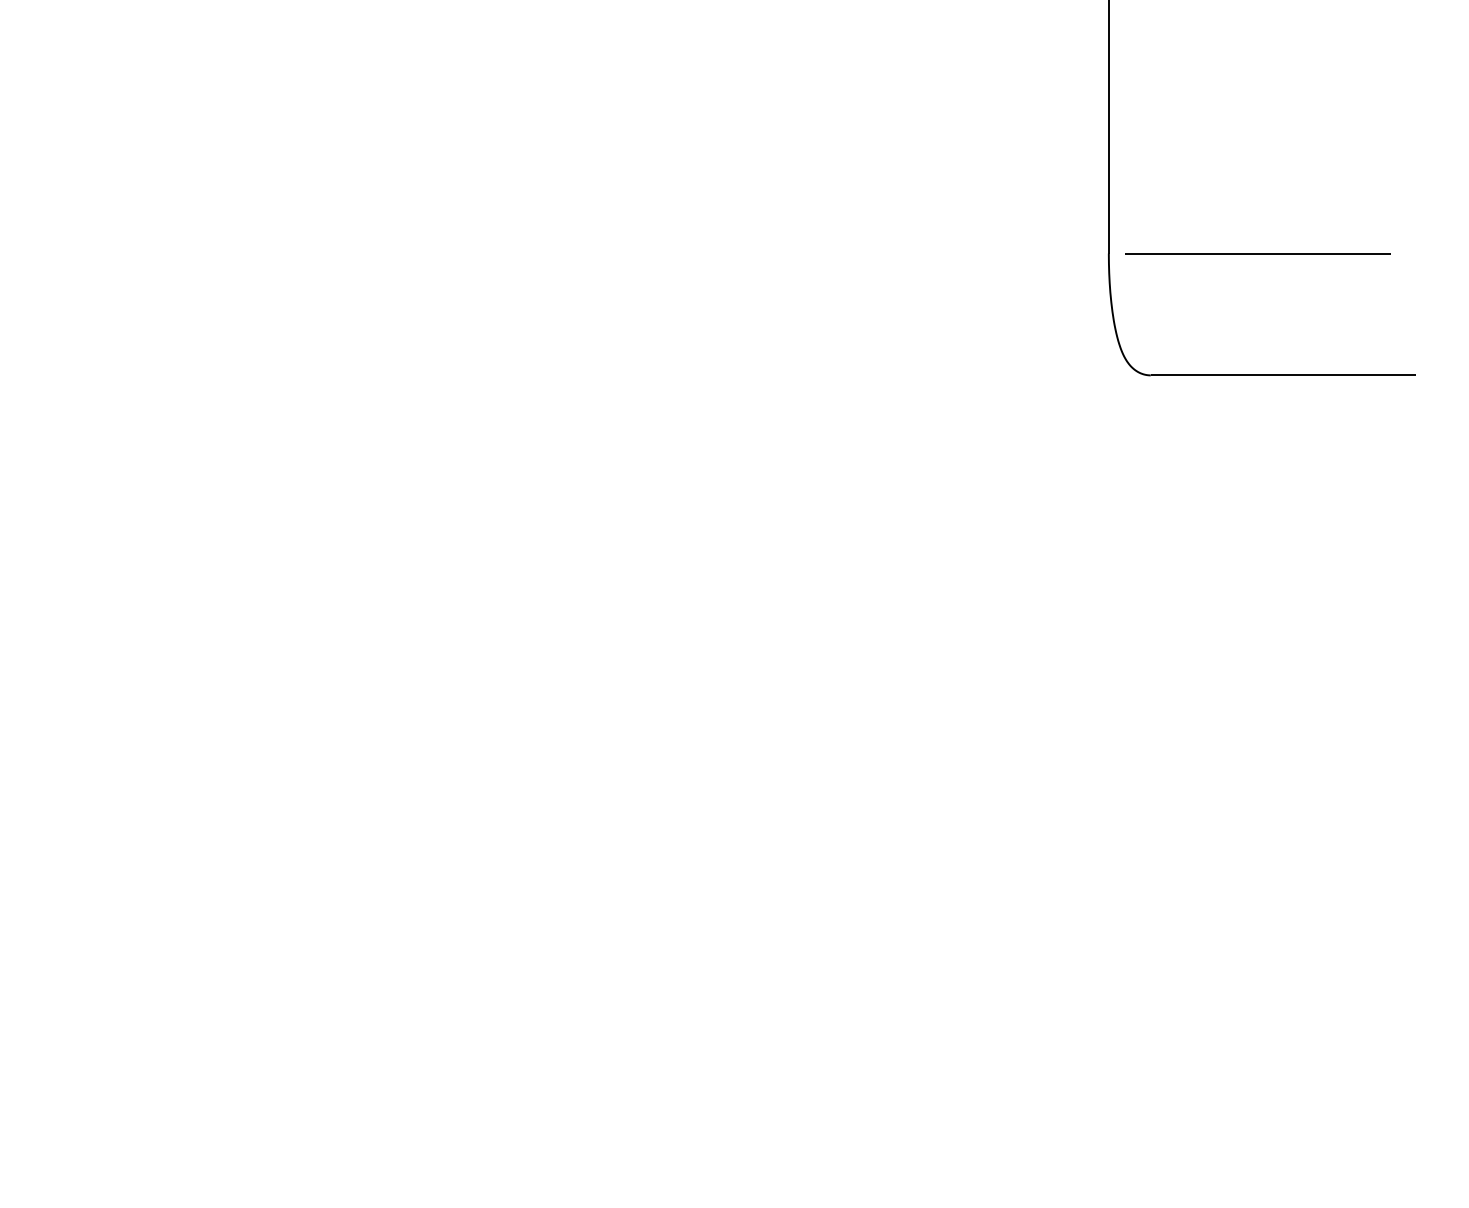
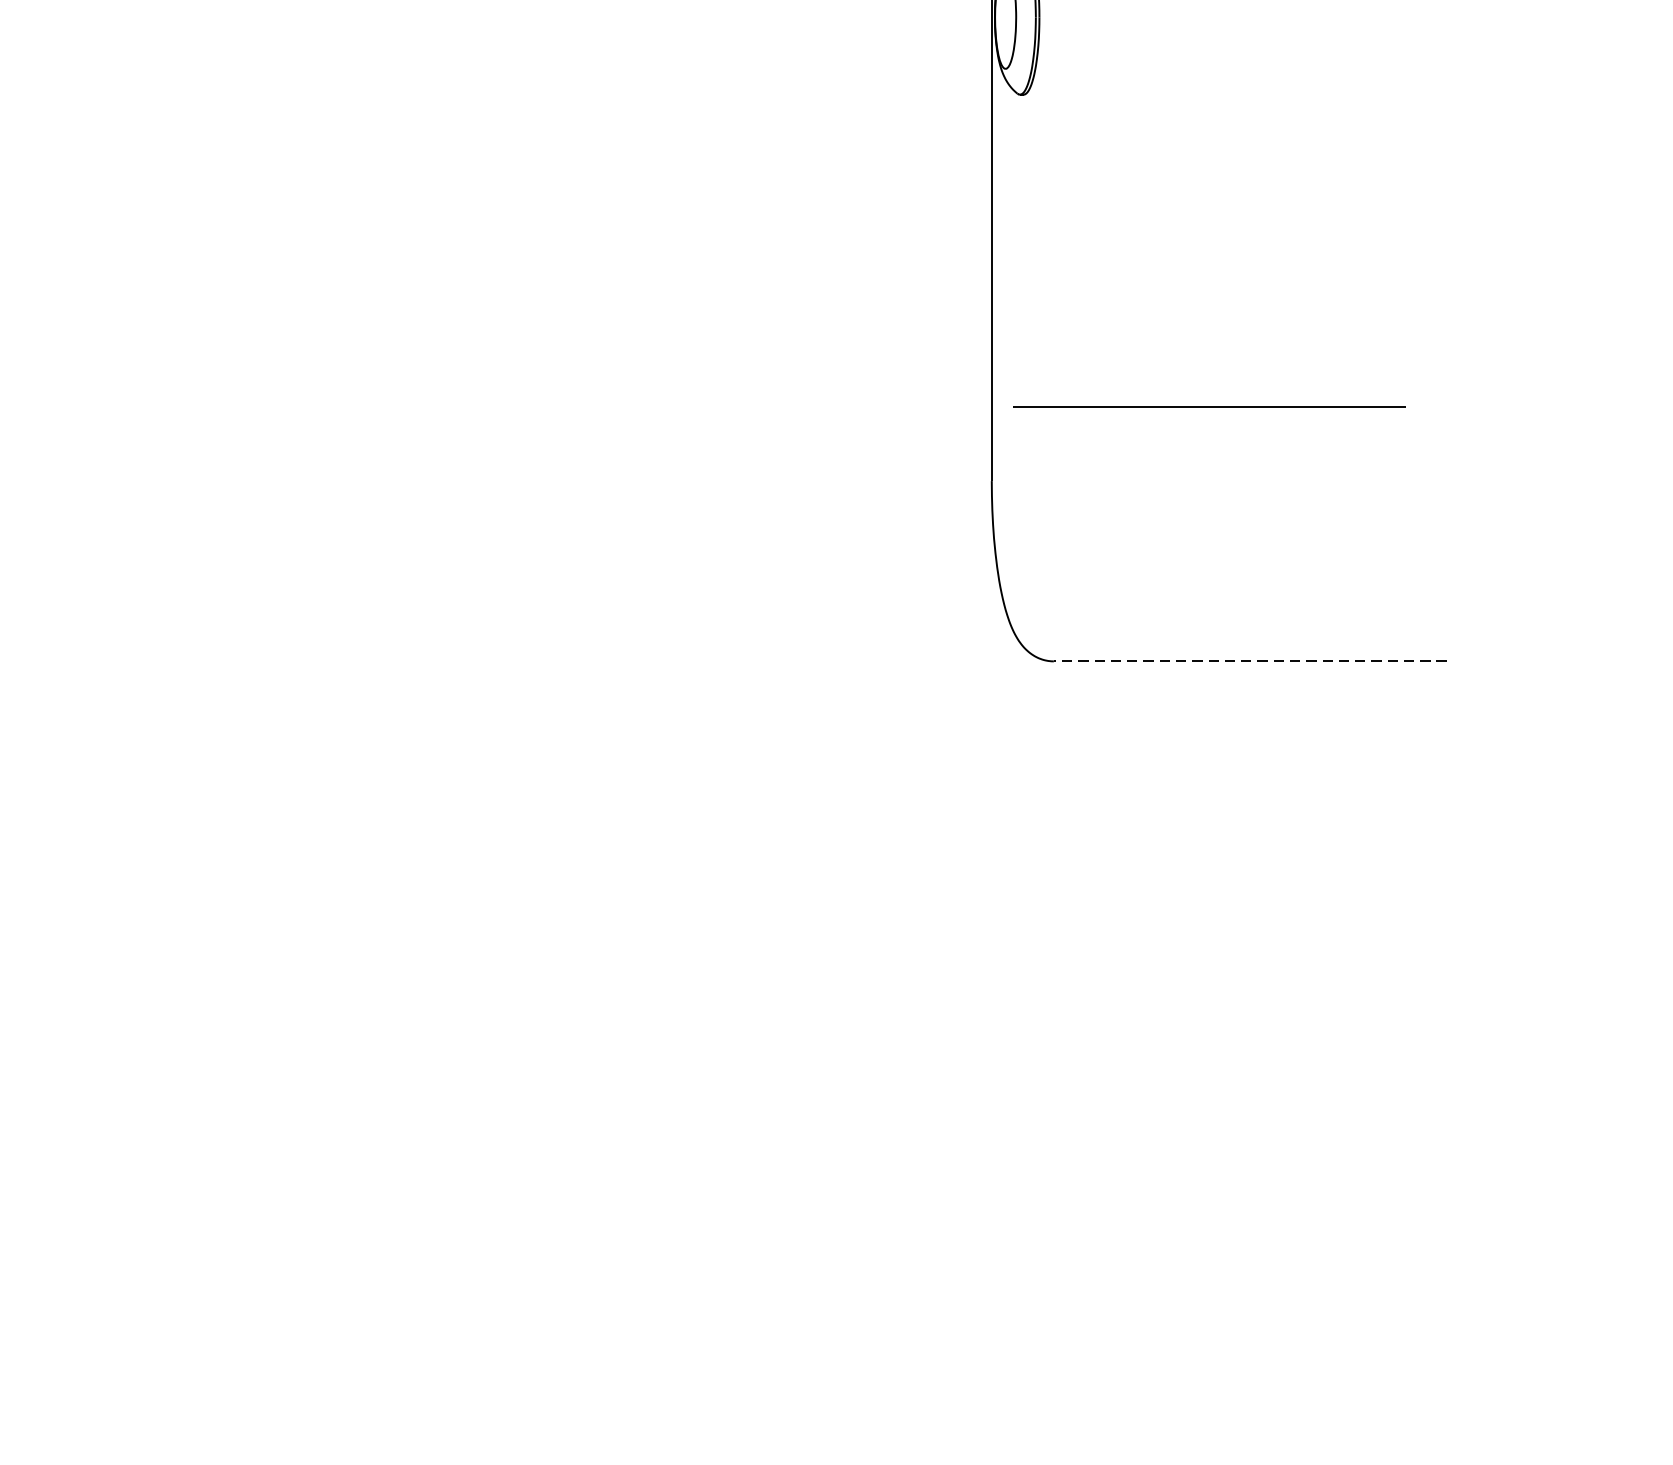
line: (1257, 253) -> (1208, 406), moved
line: (1283, 375) -> (1250, 661), solid -> dashed

